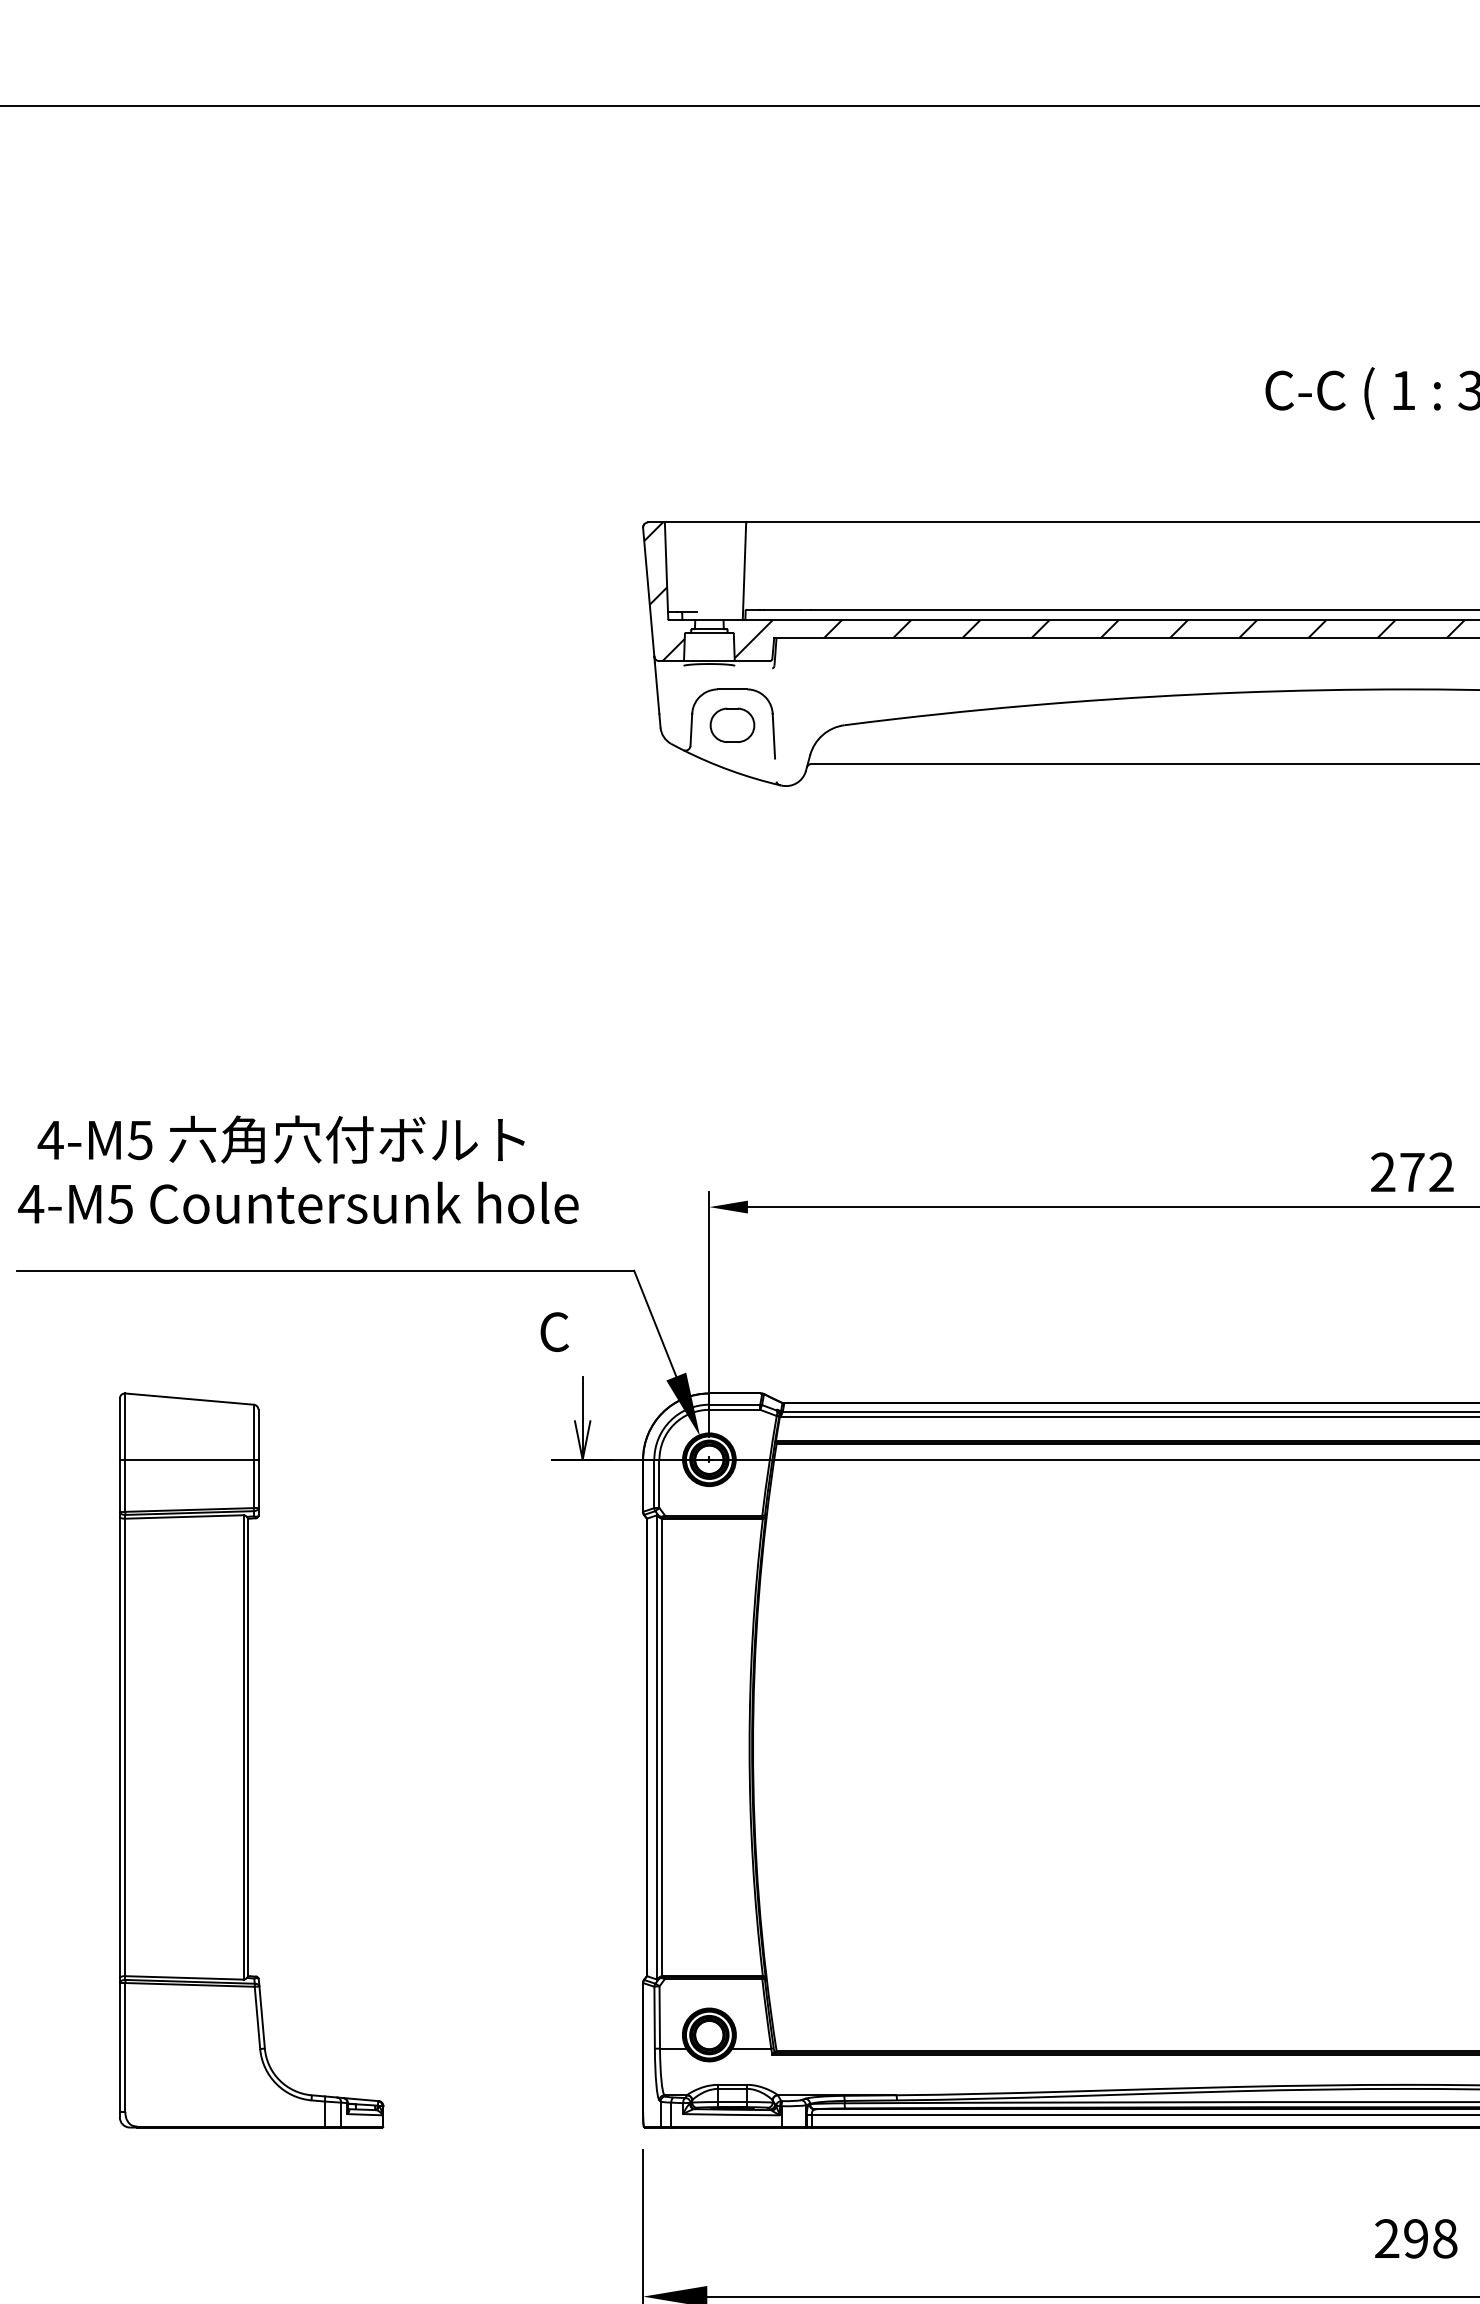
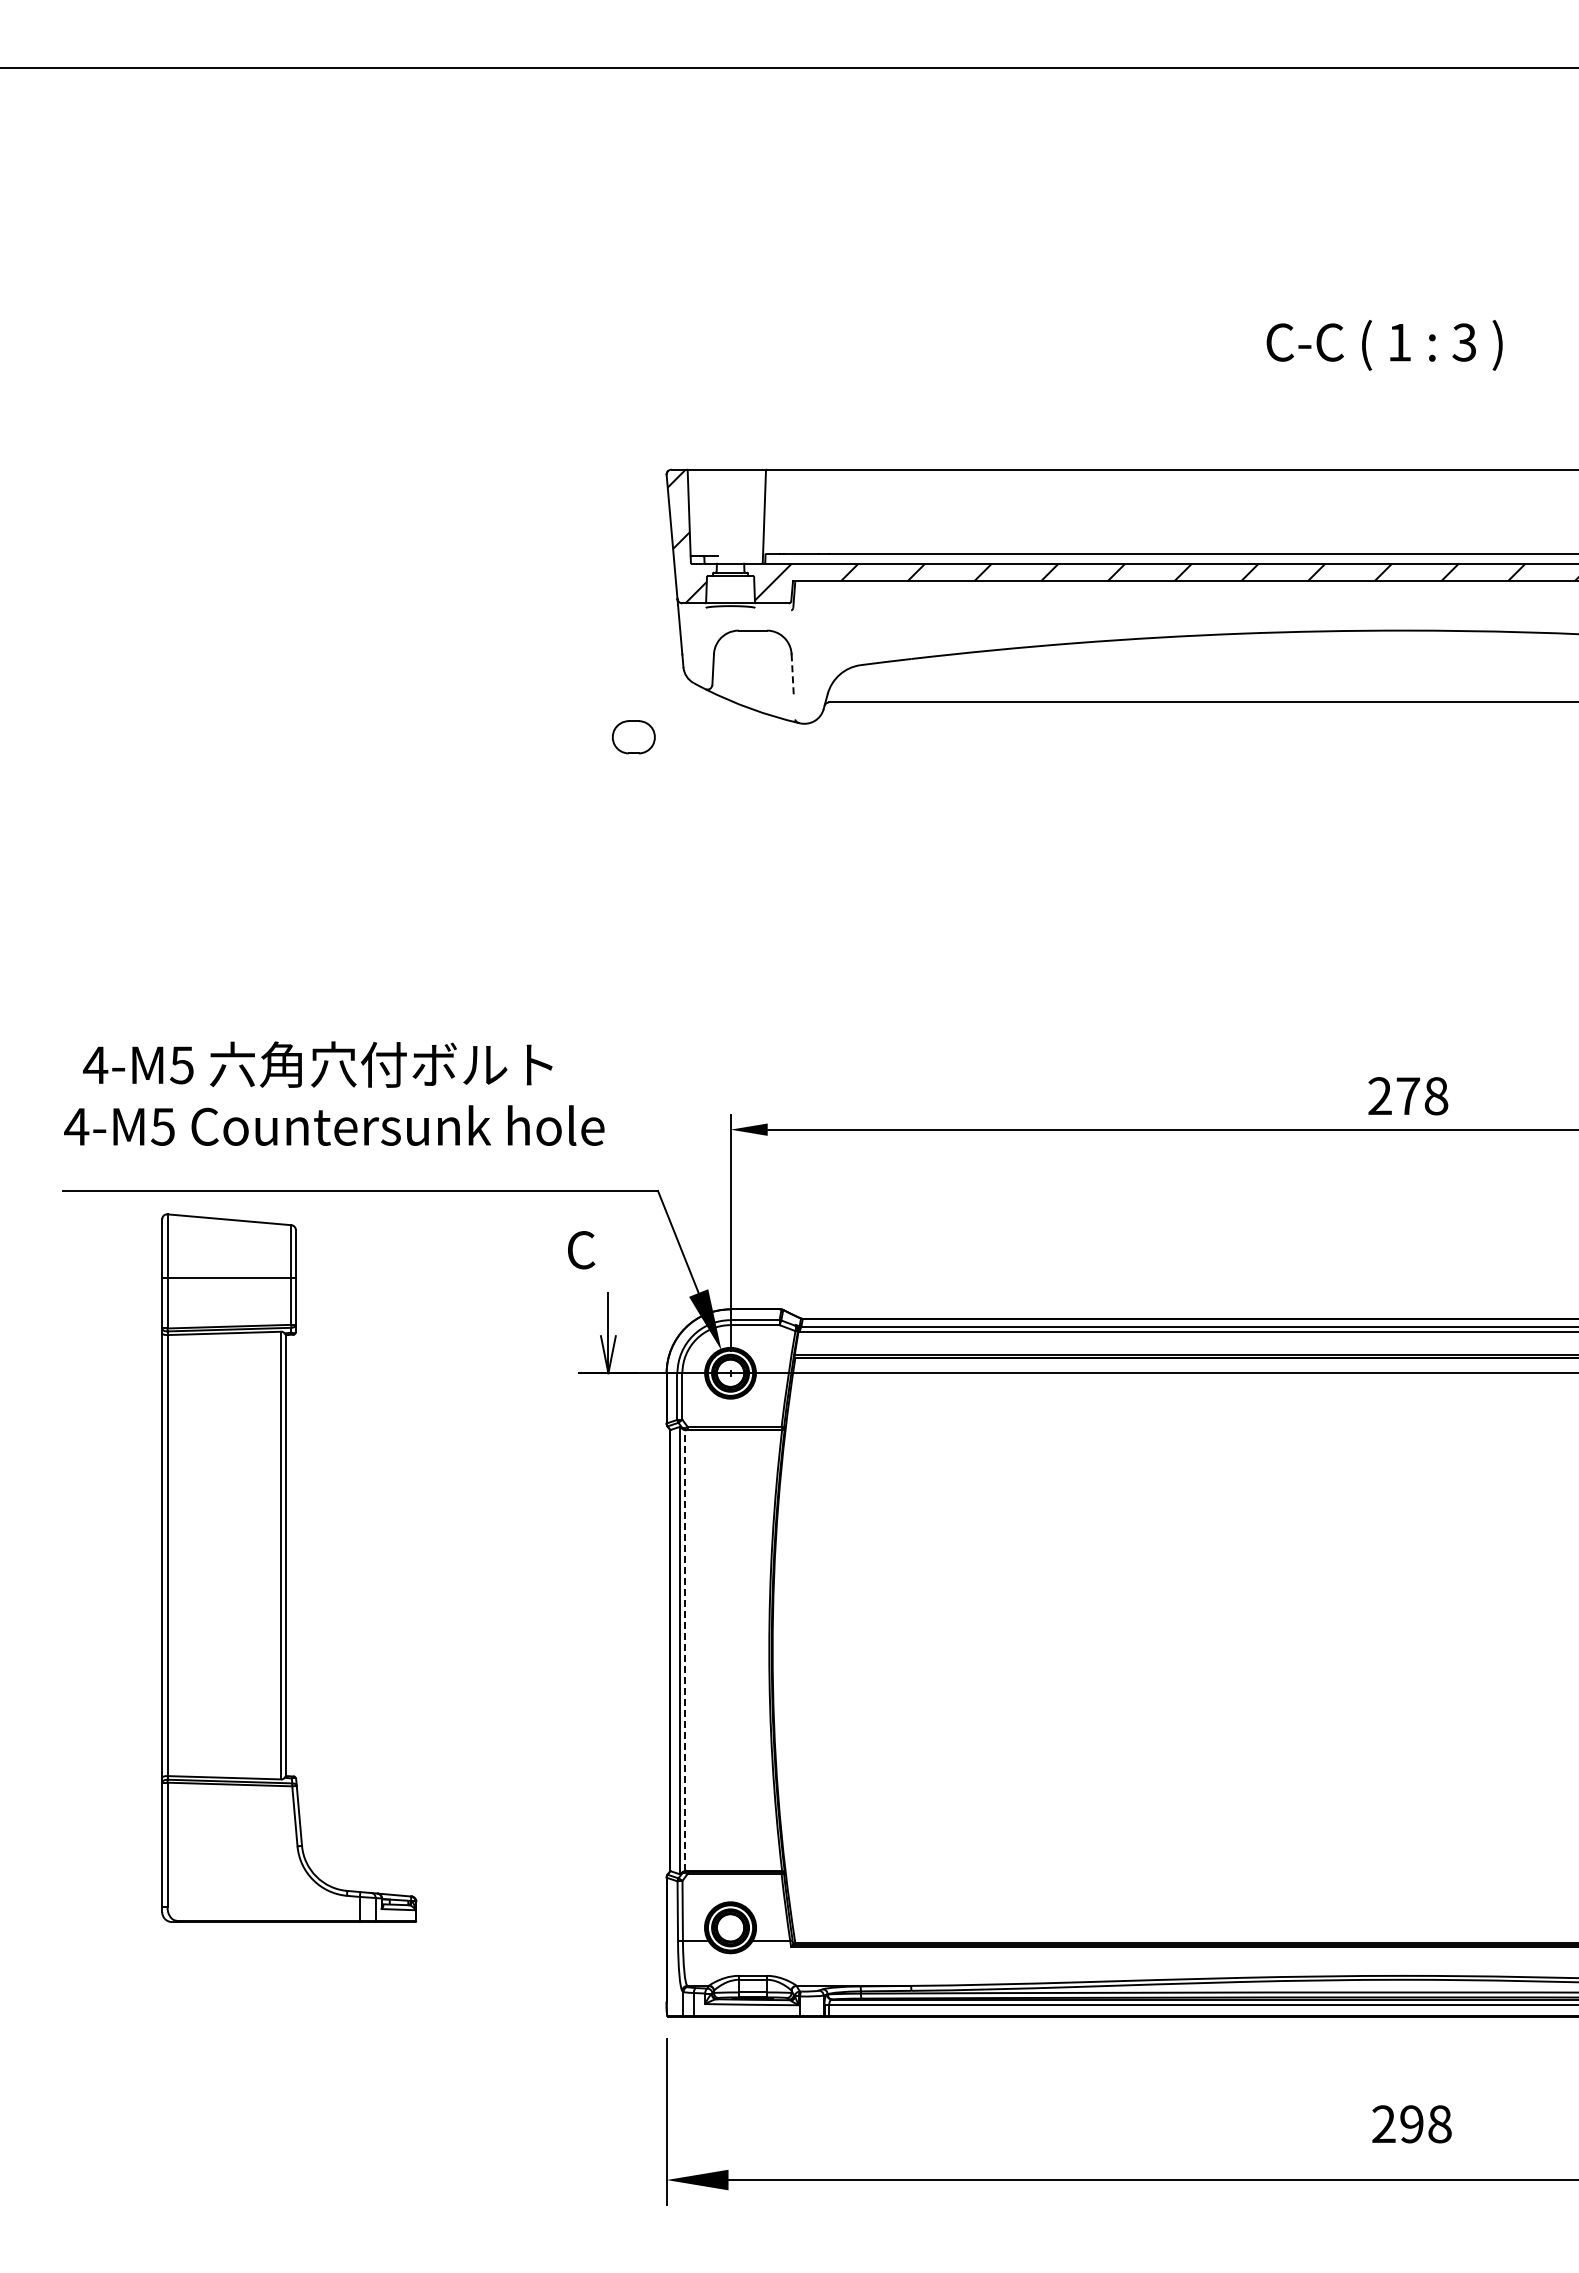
part: (732, 725) -> (633, 737), moved
line: (773, 735) -> (792, 675), solid -> dashed
text: (1441, 1172) -> (1436, 1096), 272 -> 278
line: (662, 1747) -> (685, 1650), solid -> dashed
part: (251, 1759) -> (289, 1567), moved

